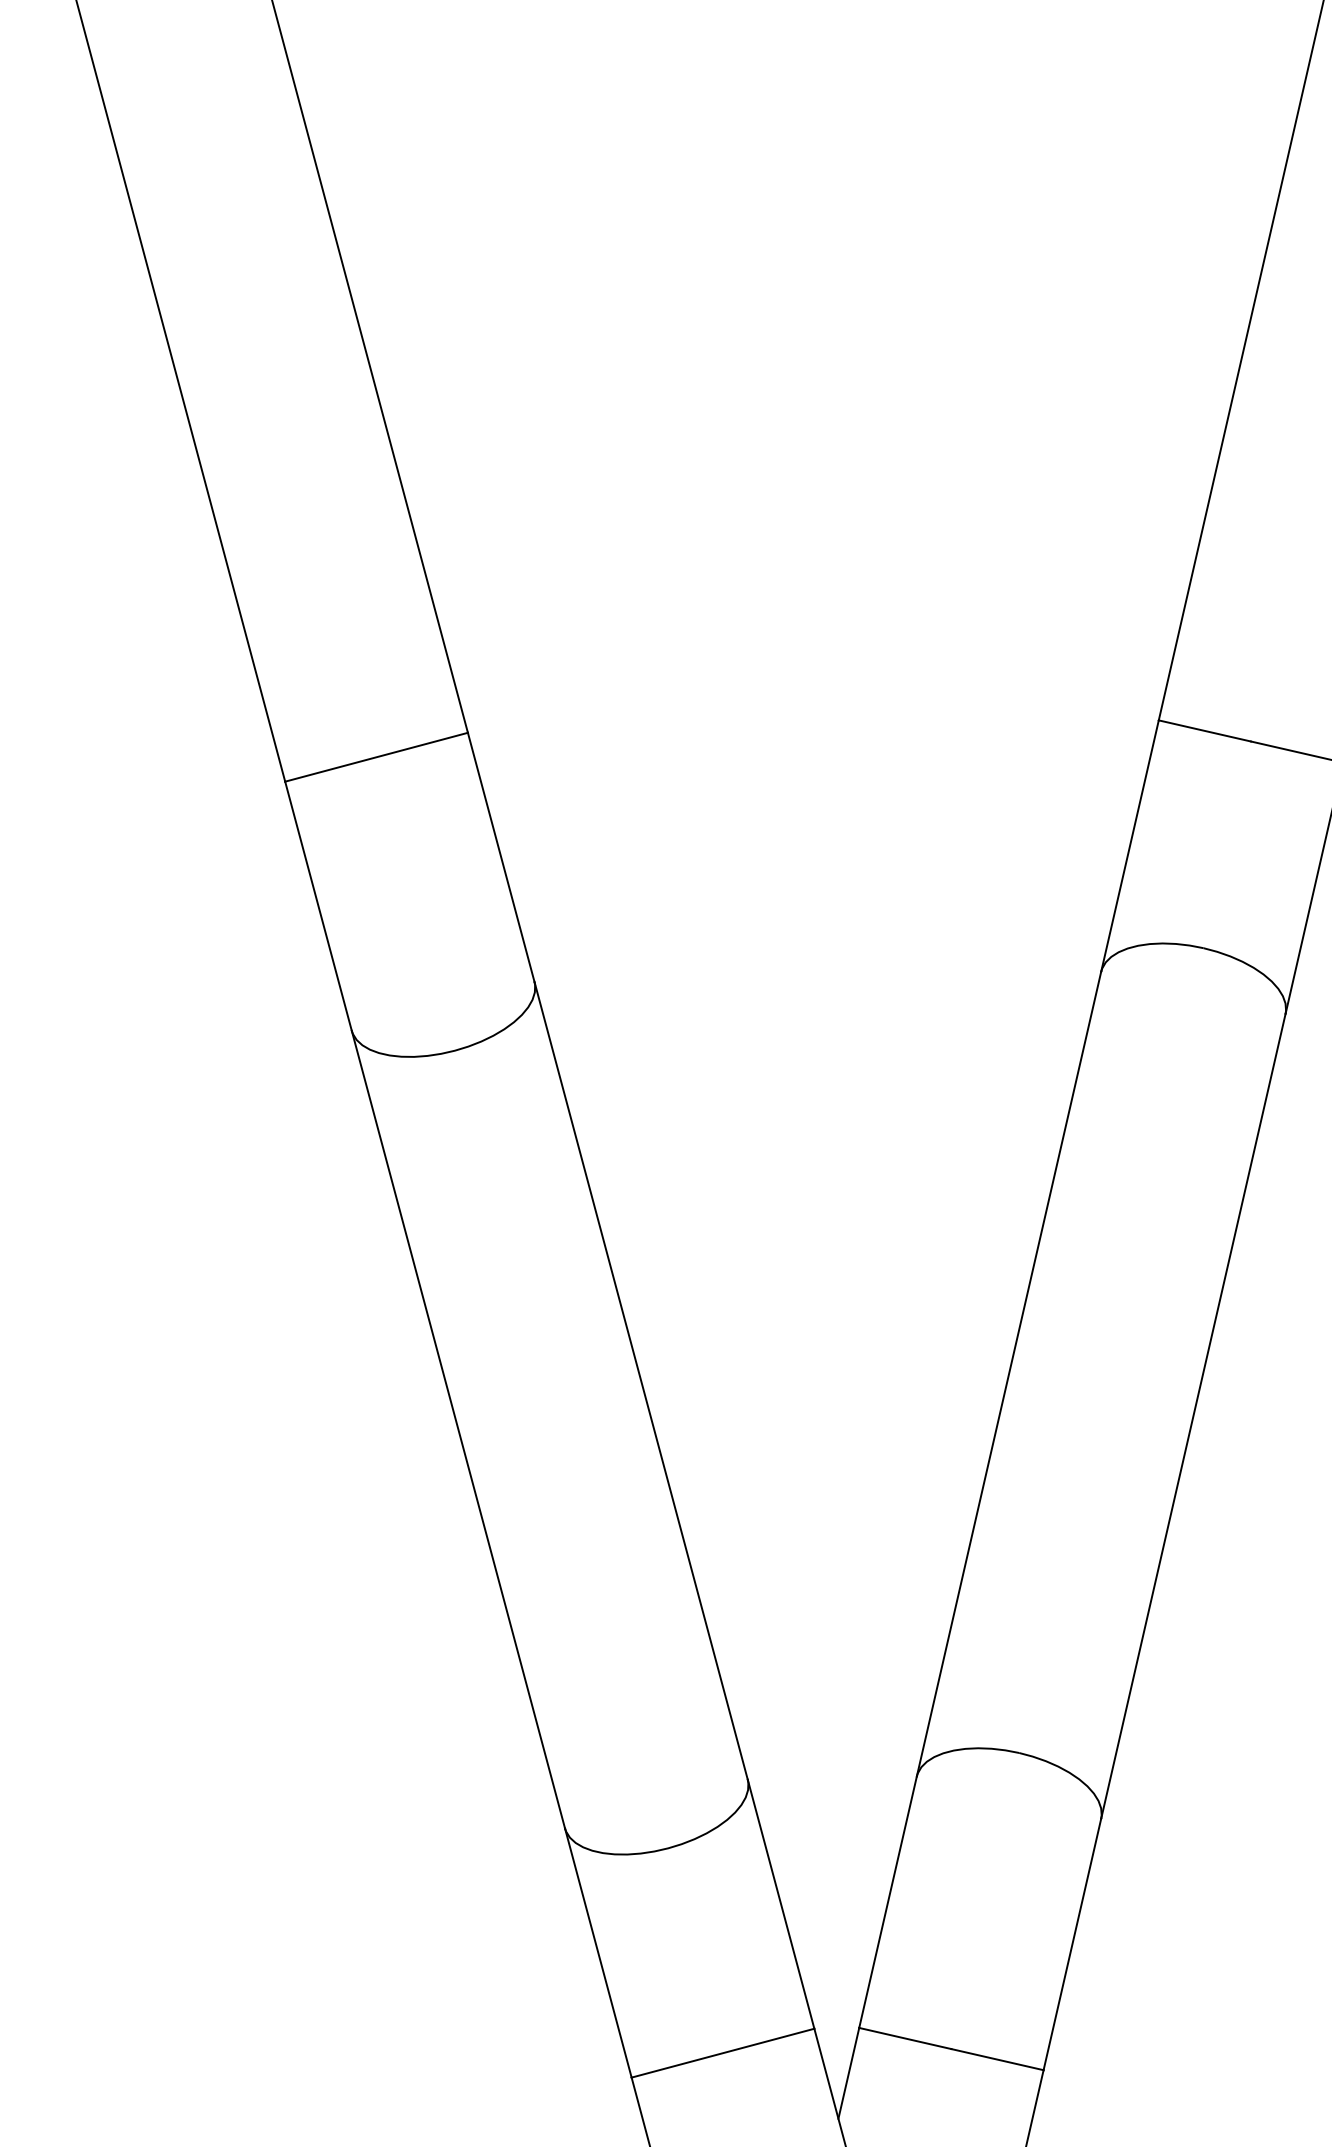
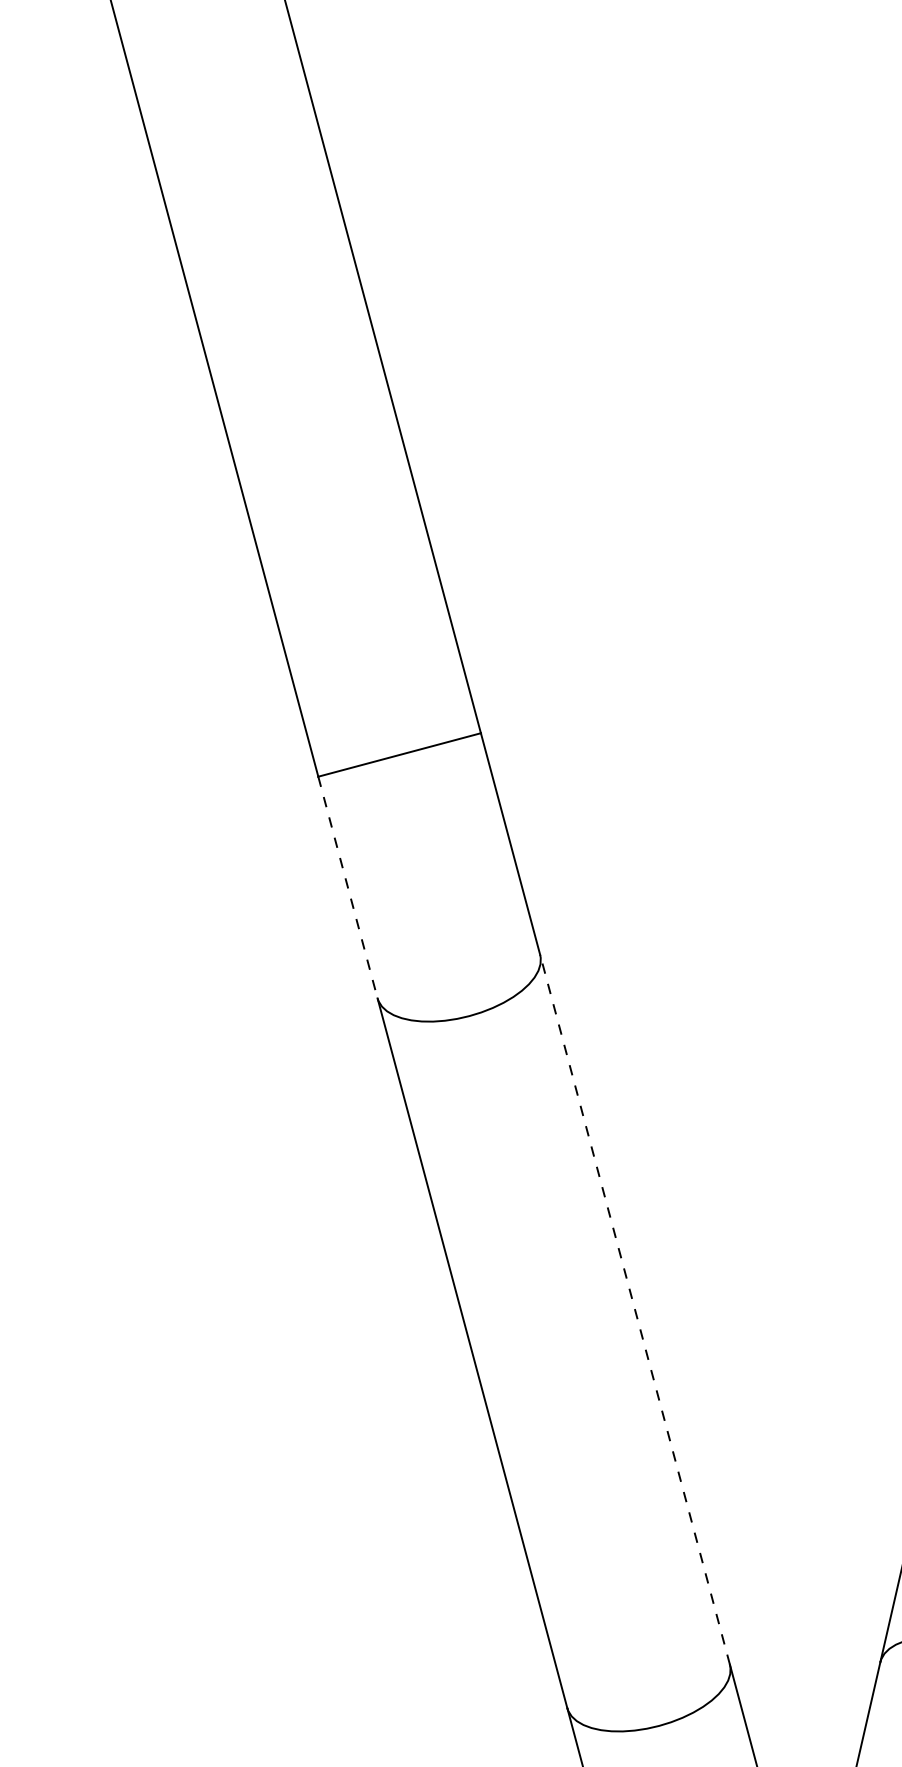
line: (318, 906) -> (347, 887), solid -> dashed
line: (641, 1380) -> (635, 1309), solid -> dashed

